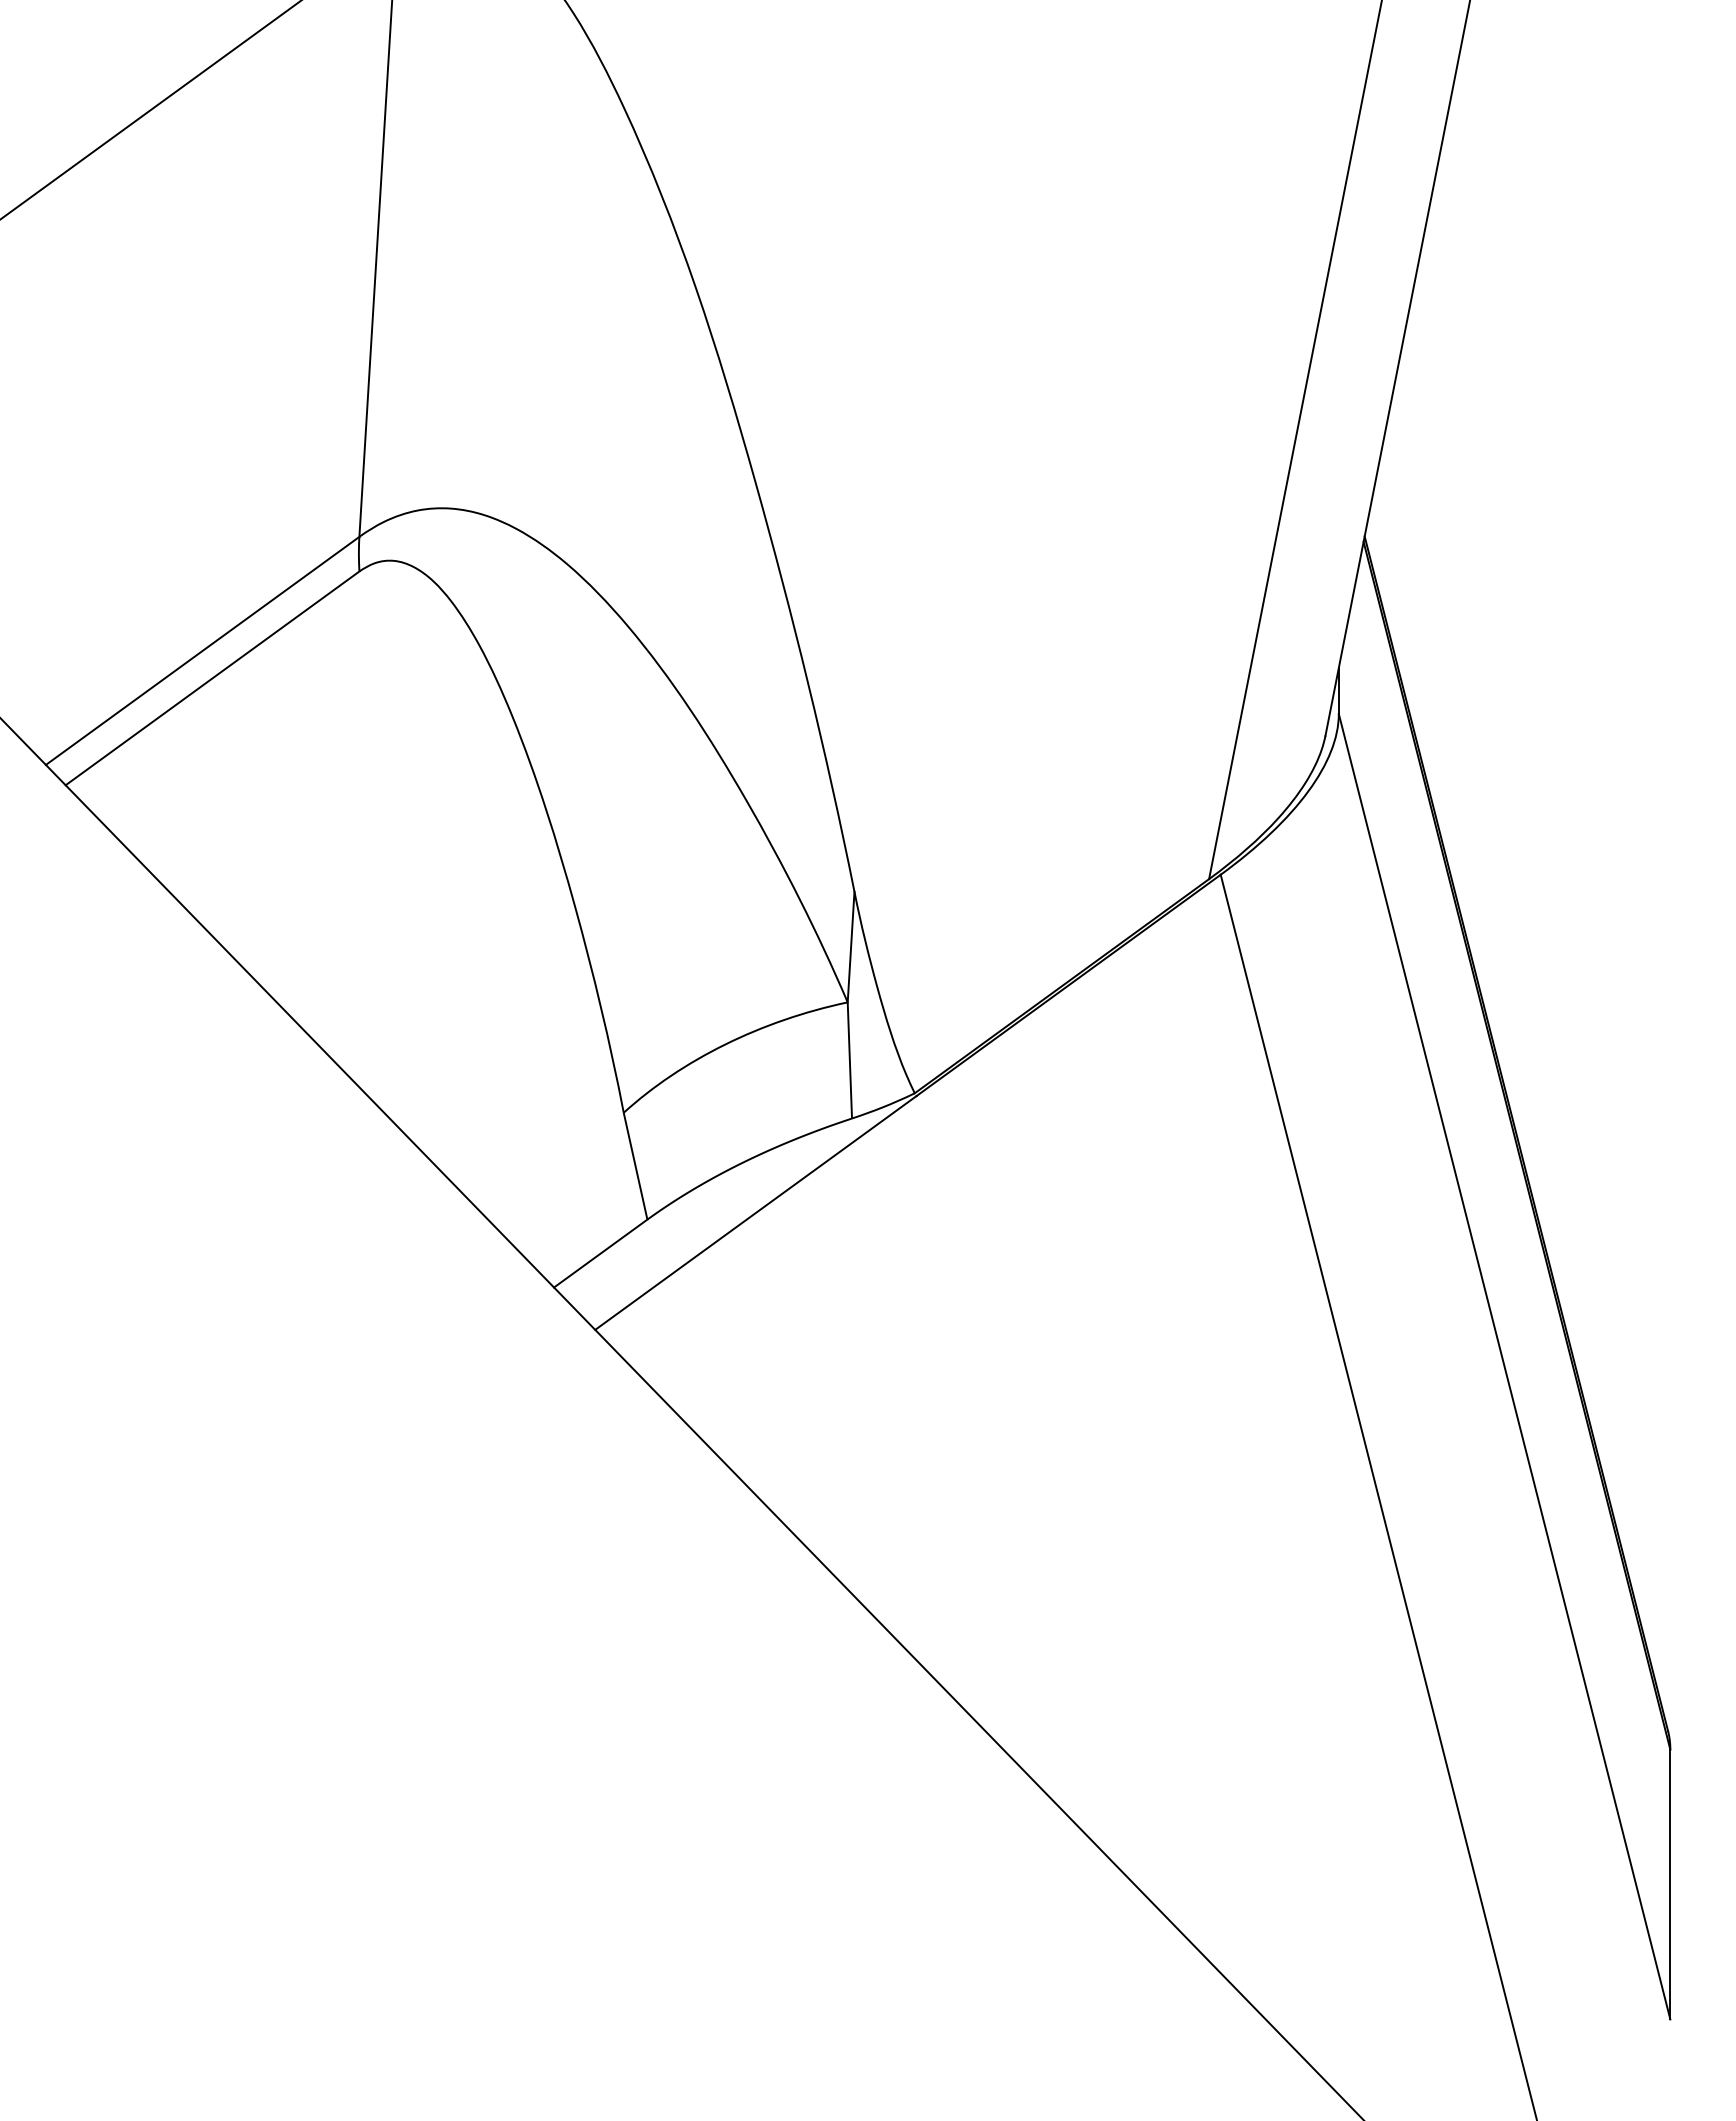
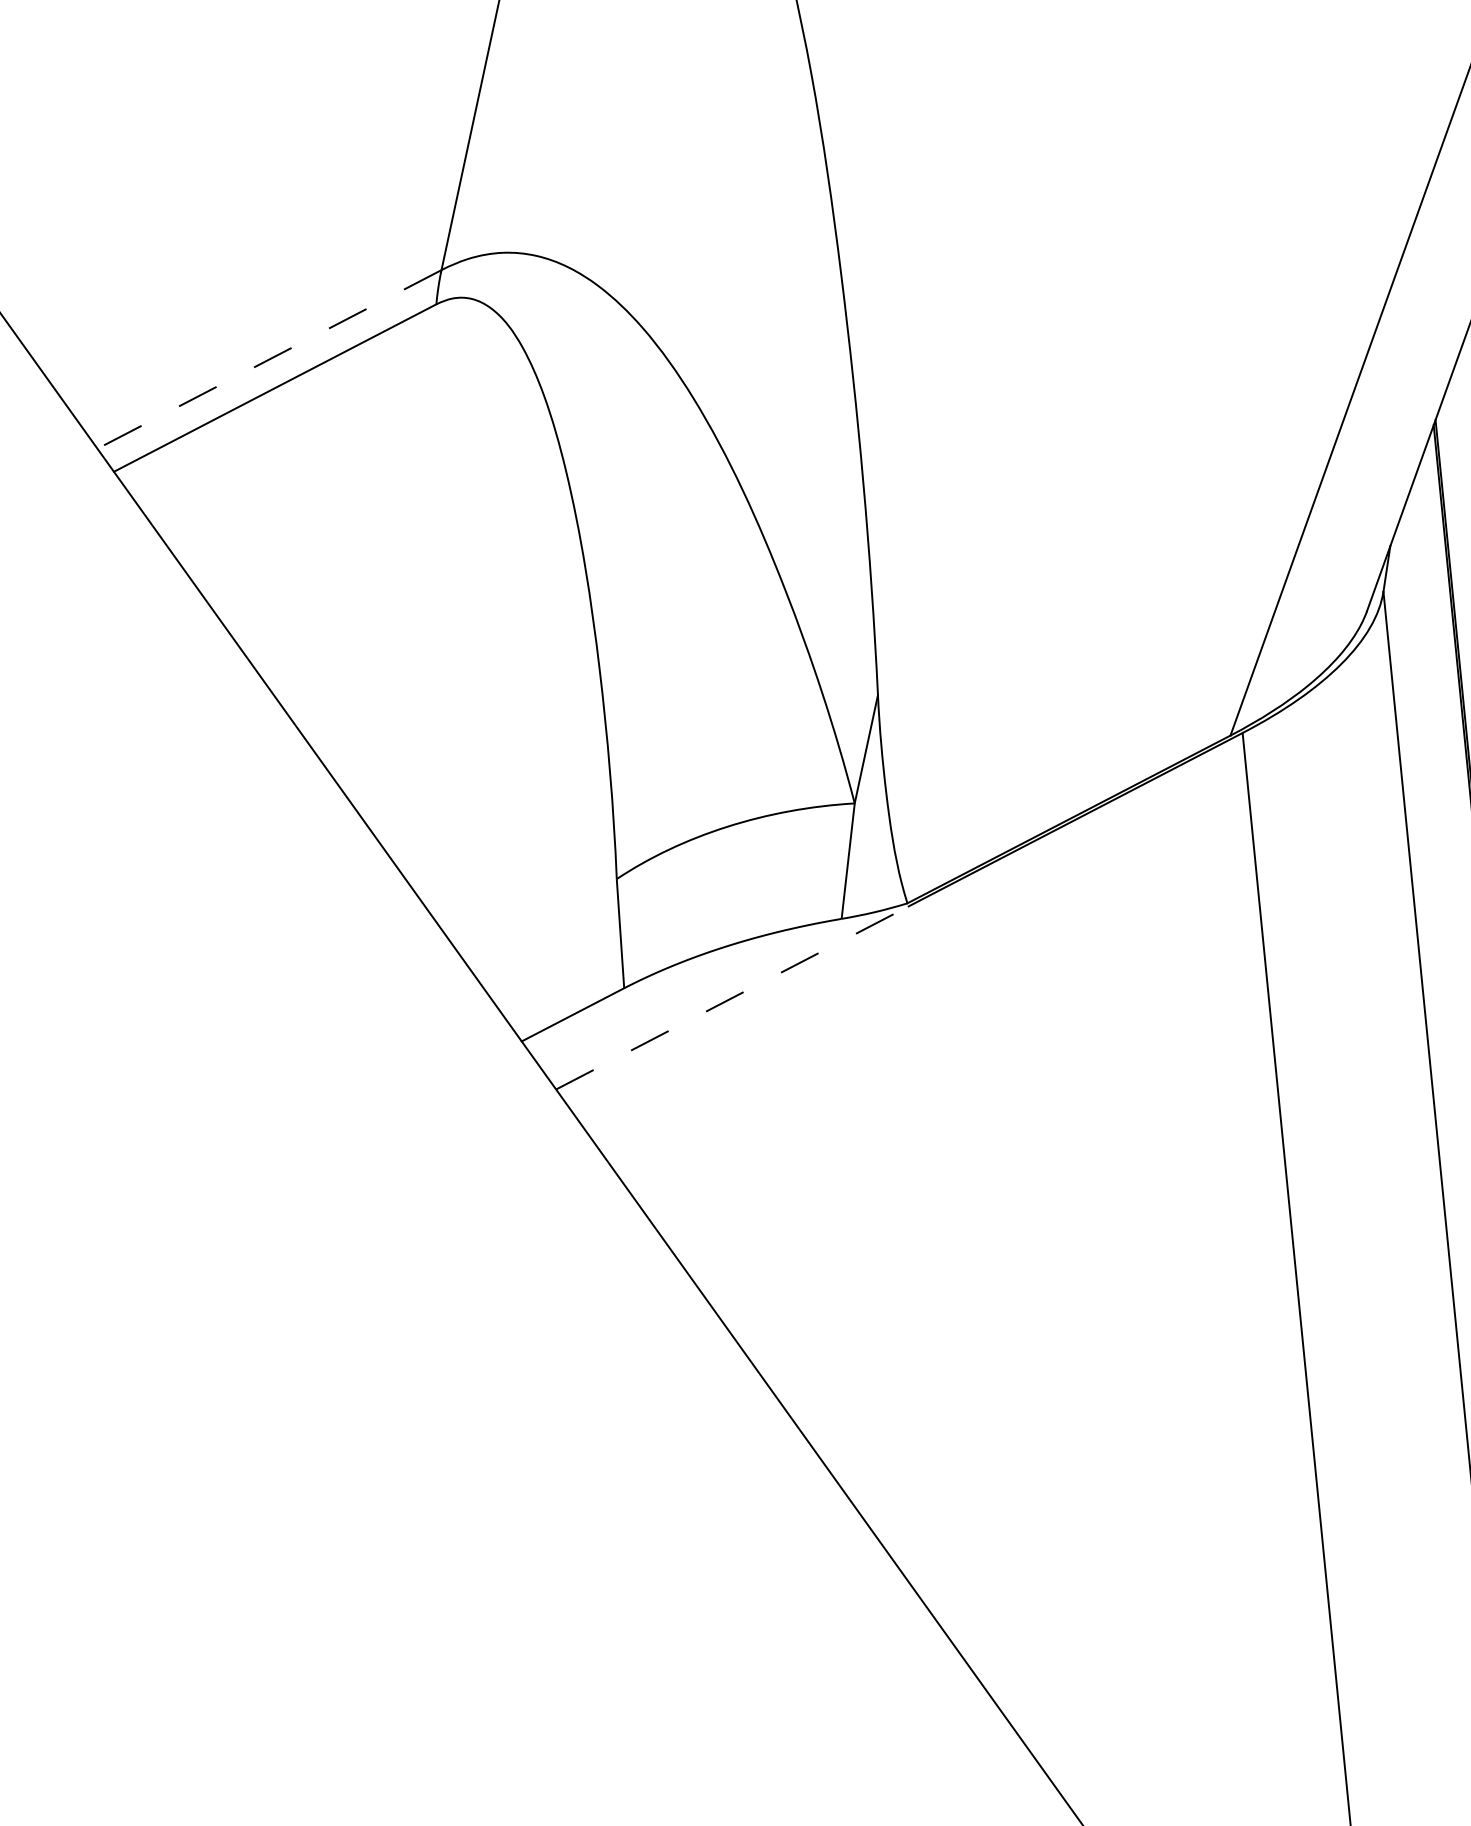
line: (202, 650) -> (269, 359), solid -> dashed
line: (755, 1213) -> (731, 998), solid -> dashed

